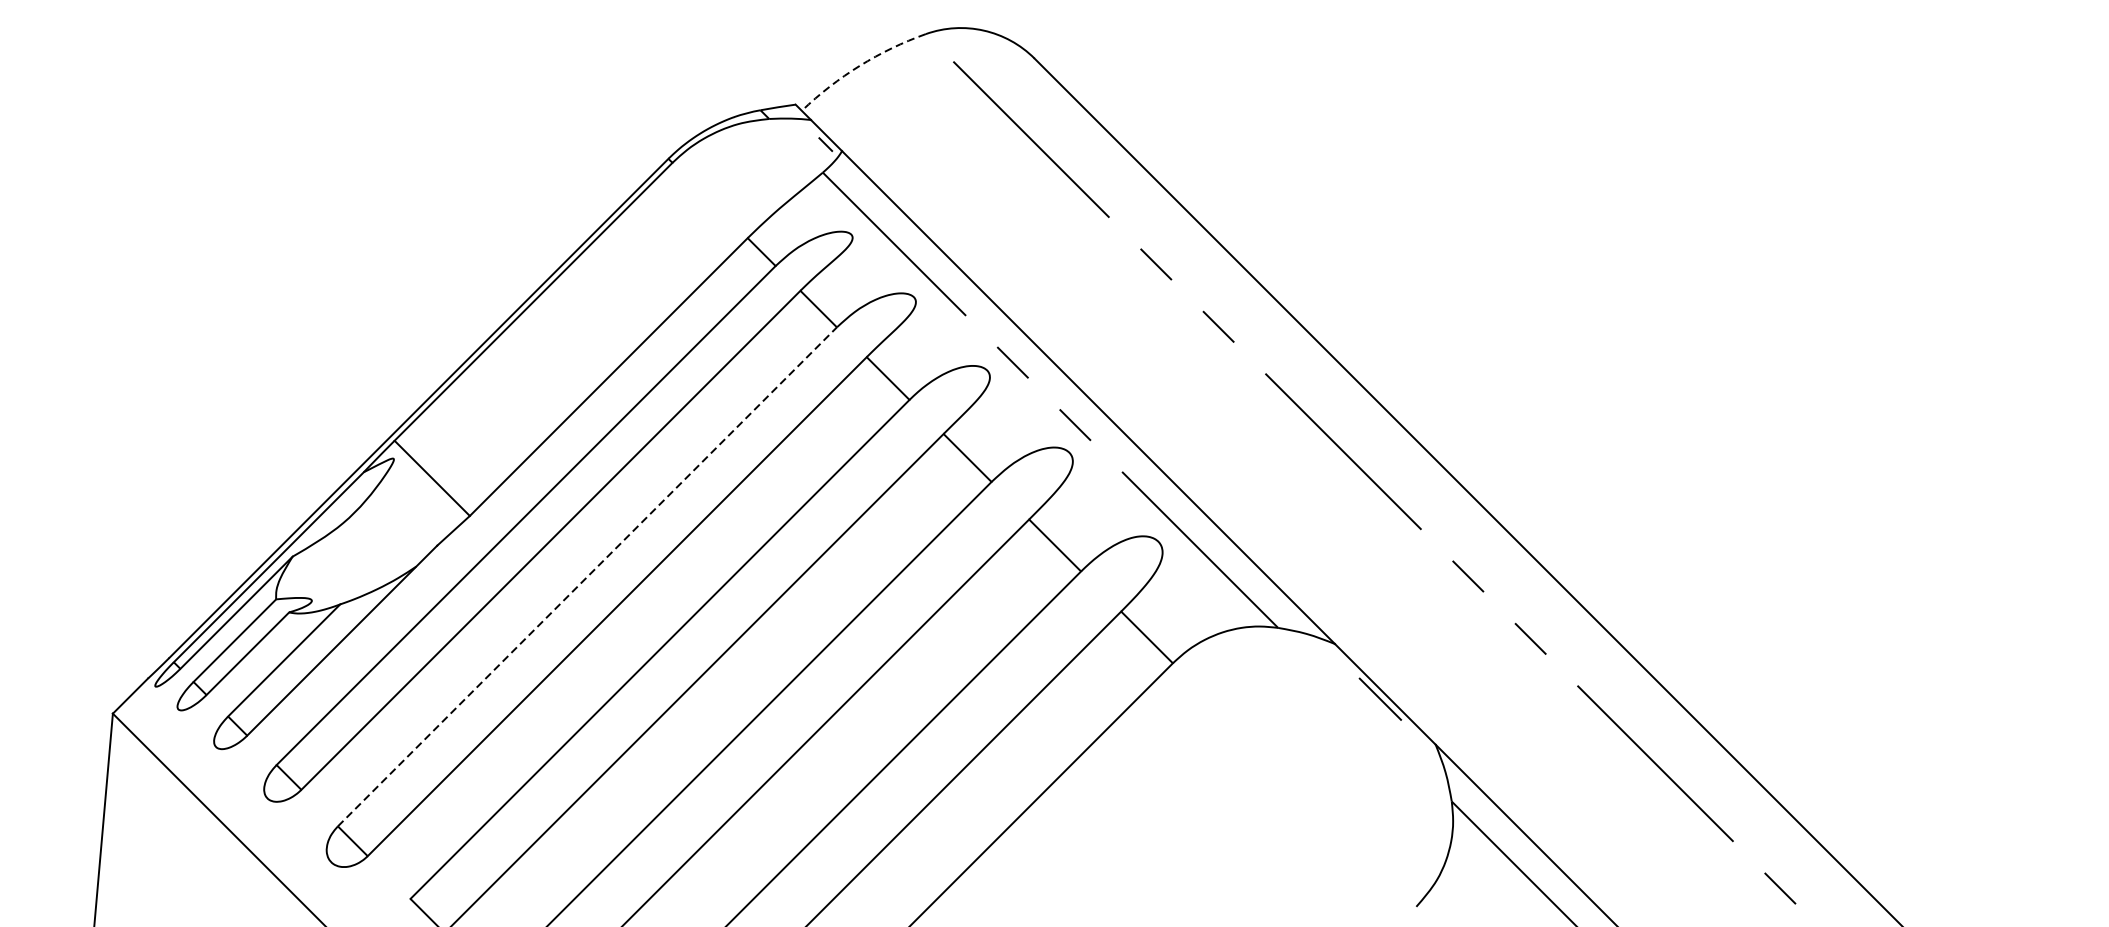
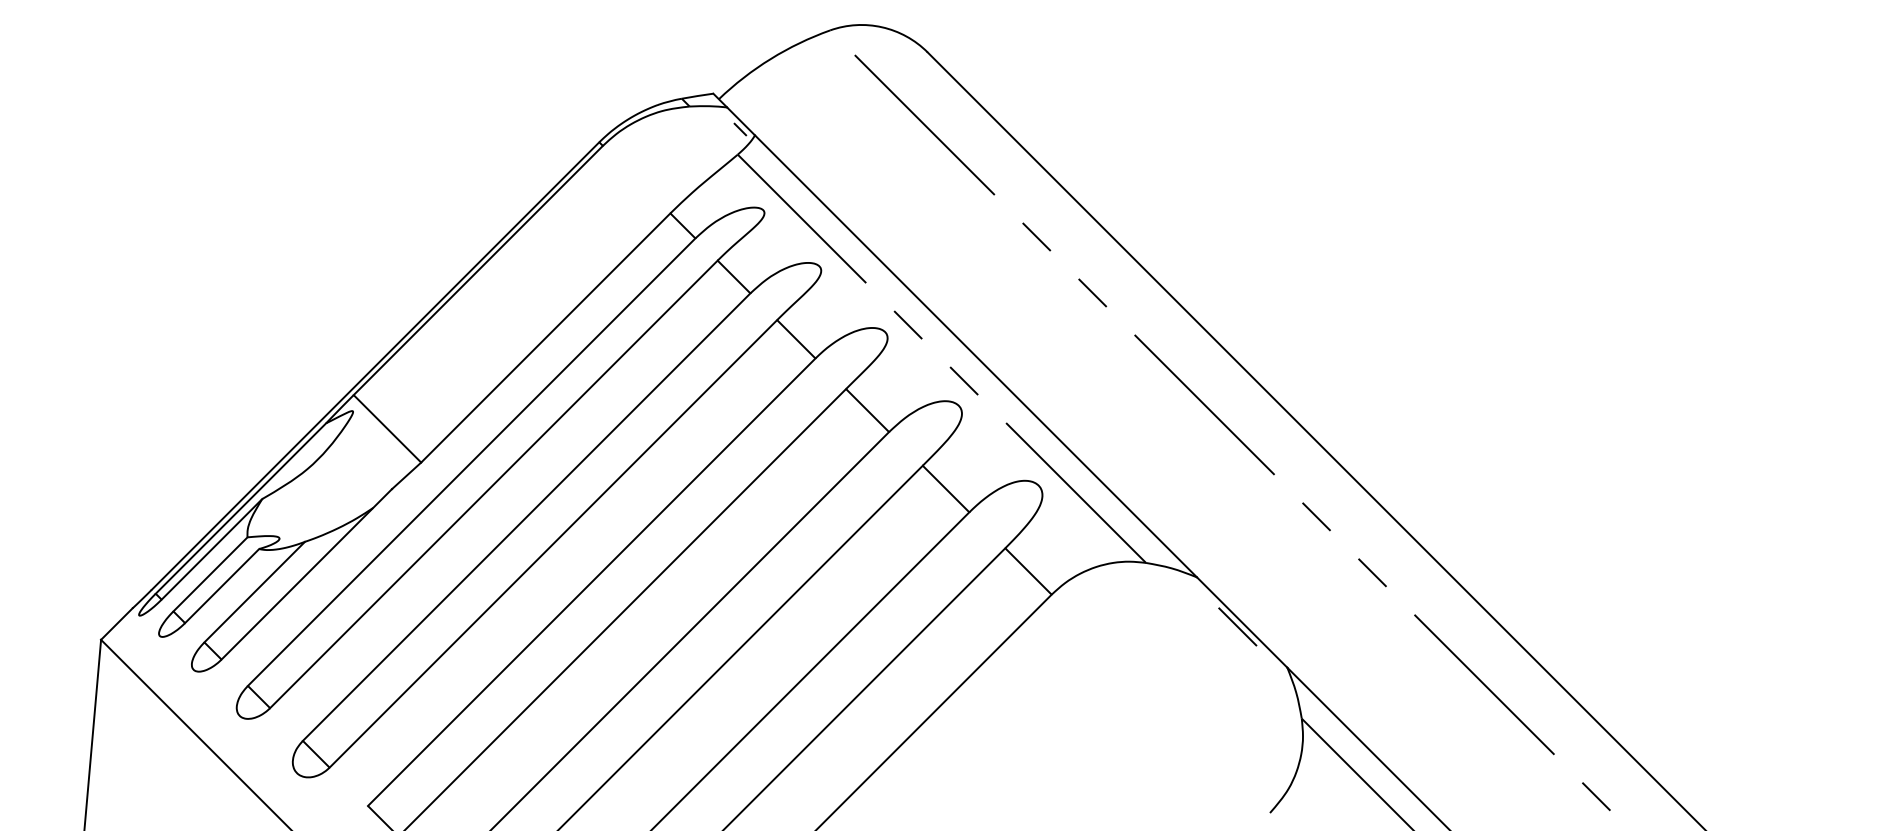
arc: (859, 65) -> (770, 58), dashed -> solid
line: (588, 576) -> (527, 516), dashed -> solid

